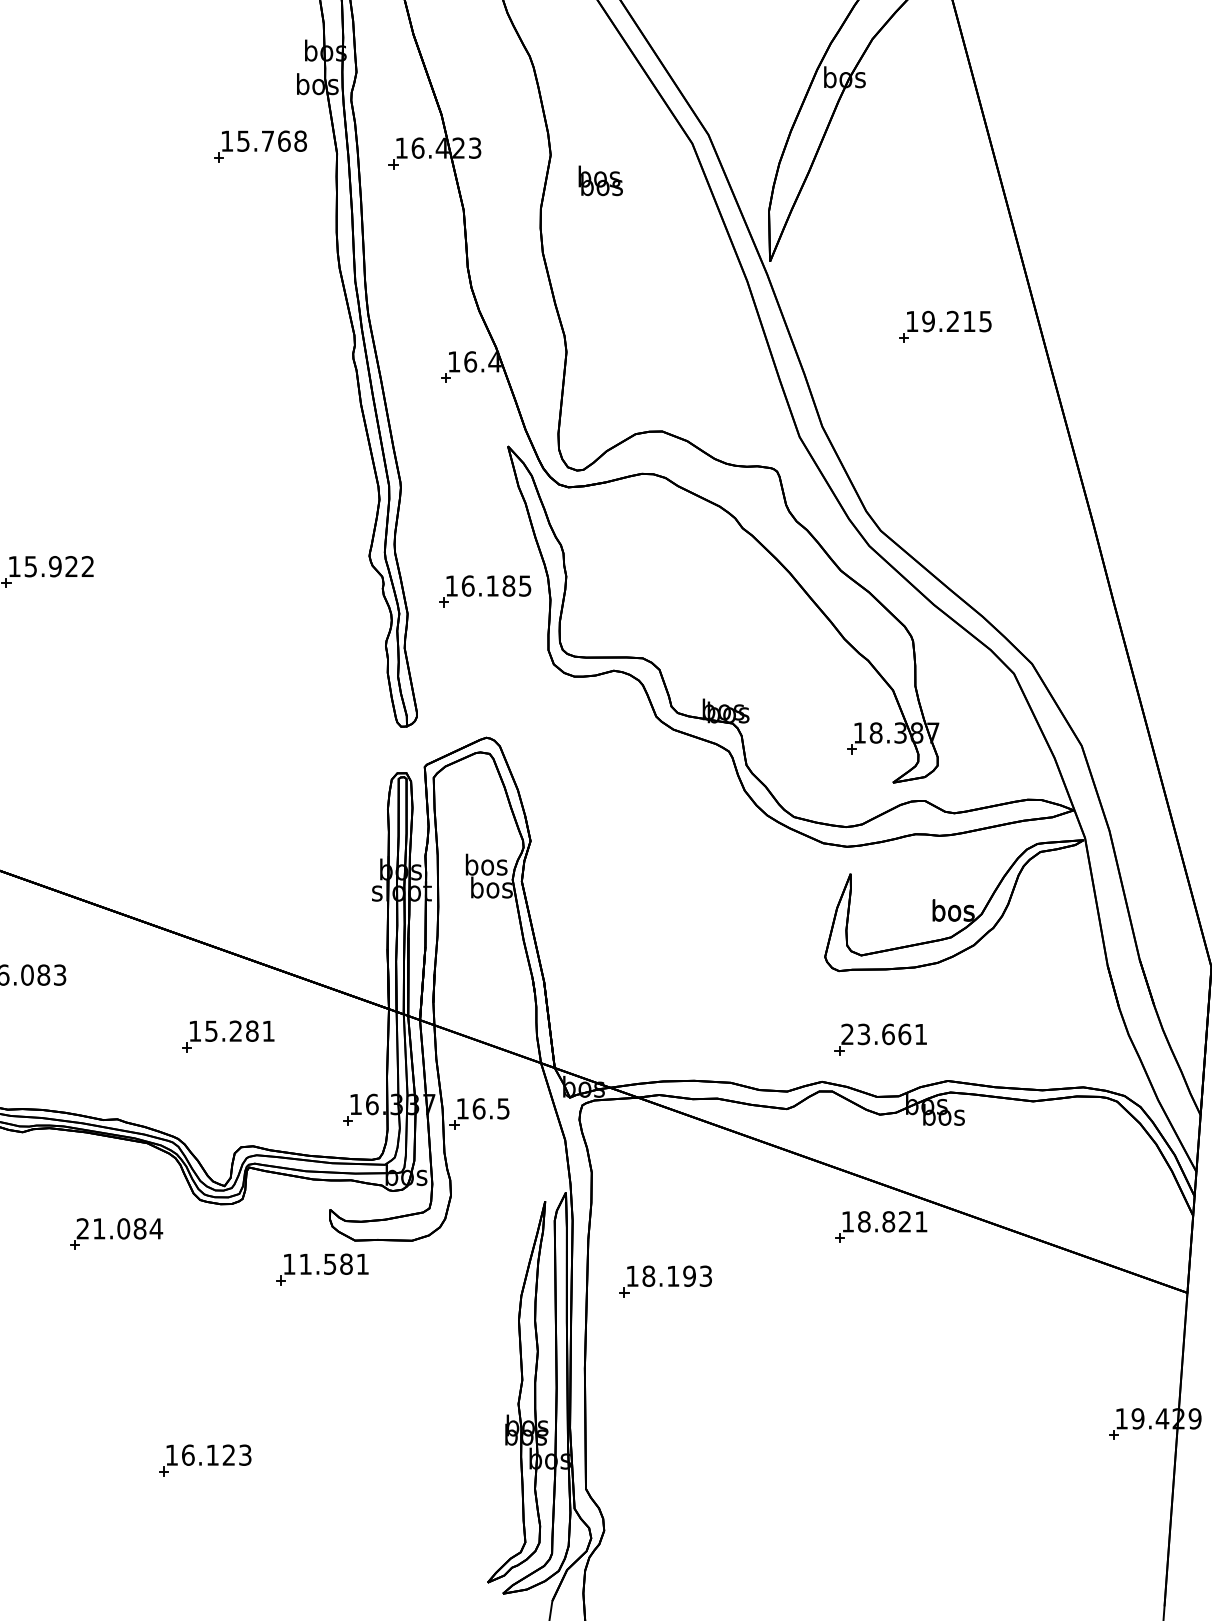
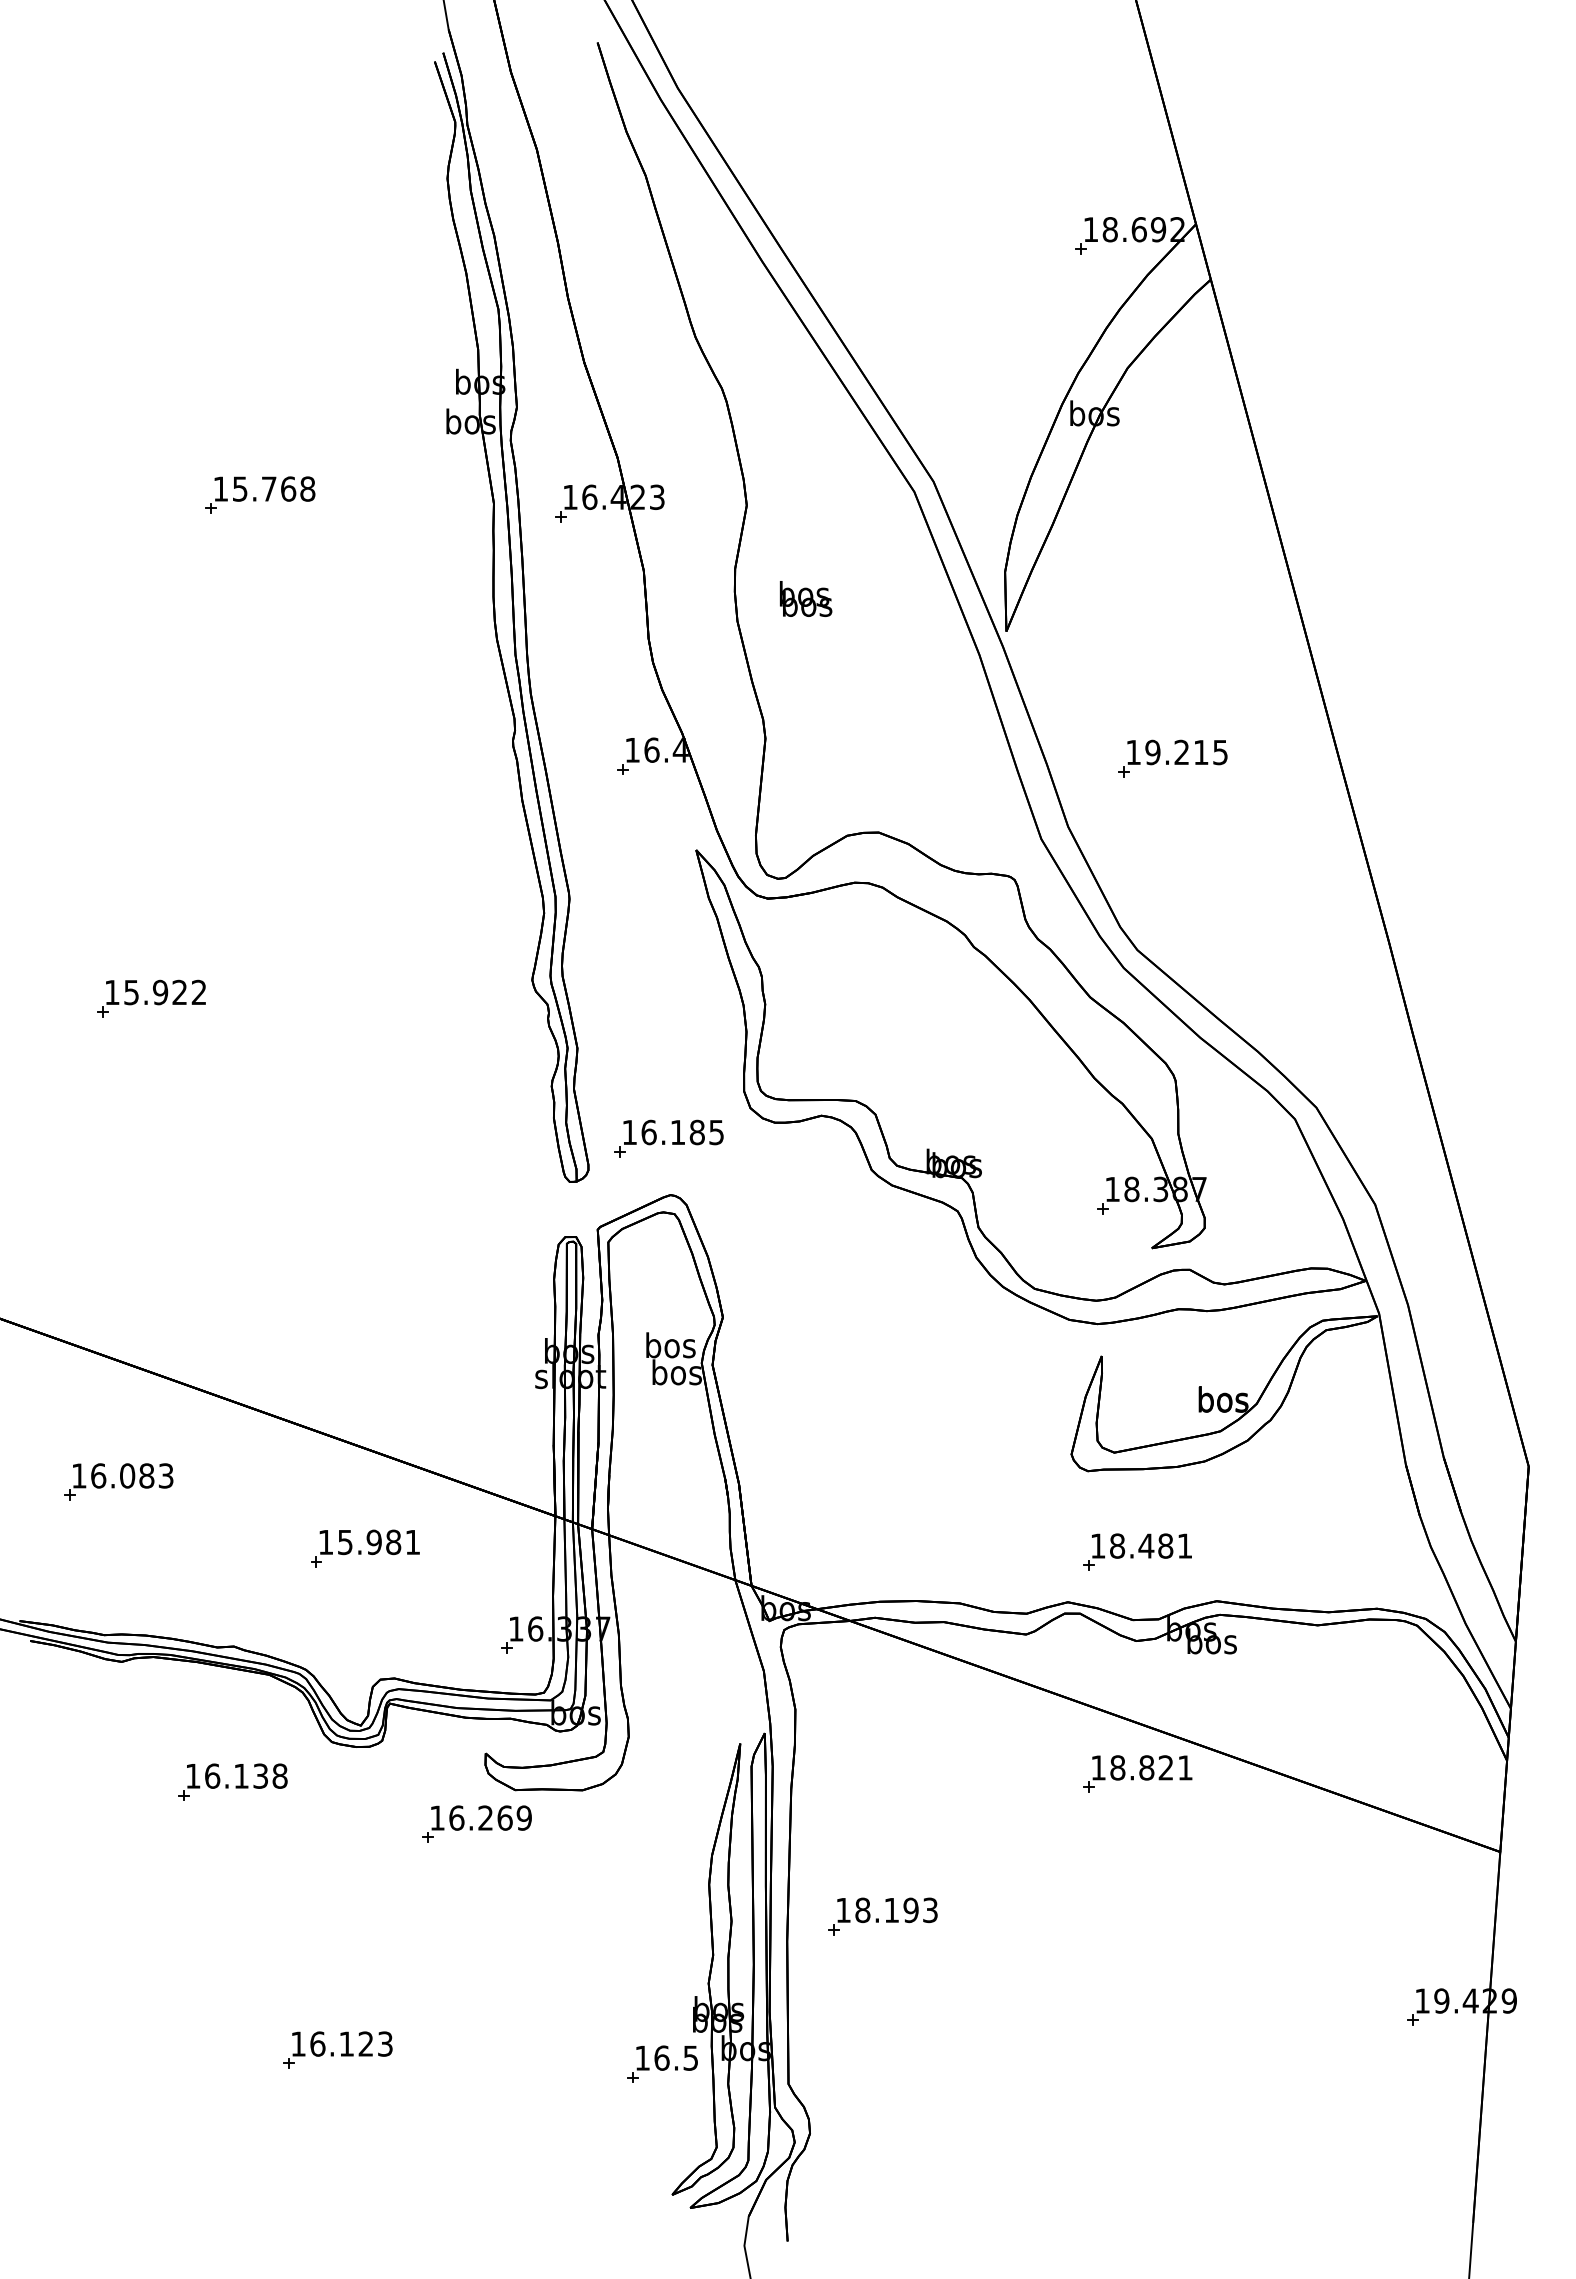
part: (260, 145) -> (260, 494), moved
text: (601, 180) -> (806, 598), moved
part: (945, 326) -> (1172, 758), moved
part: (484, 591) -> (668, 1138), moved
text: (235, 1031) -> (373, 1542), 15.281 -> 15.981
text: (875, 1033) -> (1131, 1545), 23.661 -> 18.481
part: (479, 1113) -> (662, 2063), moved
text: (119, 1228) -> (236, 1775), 21.084 -> 16.138
text: (334, 1263) -> (490, 1817), 11.581 -> 16.269
part: (665, 1281) -> (882, 1916), moved

